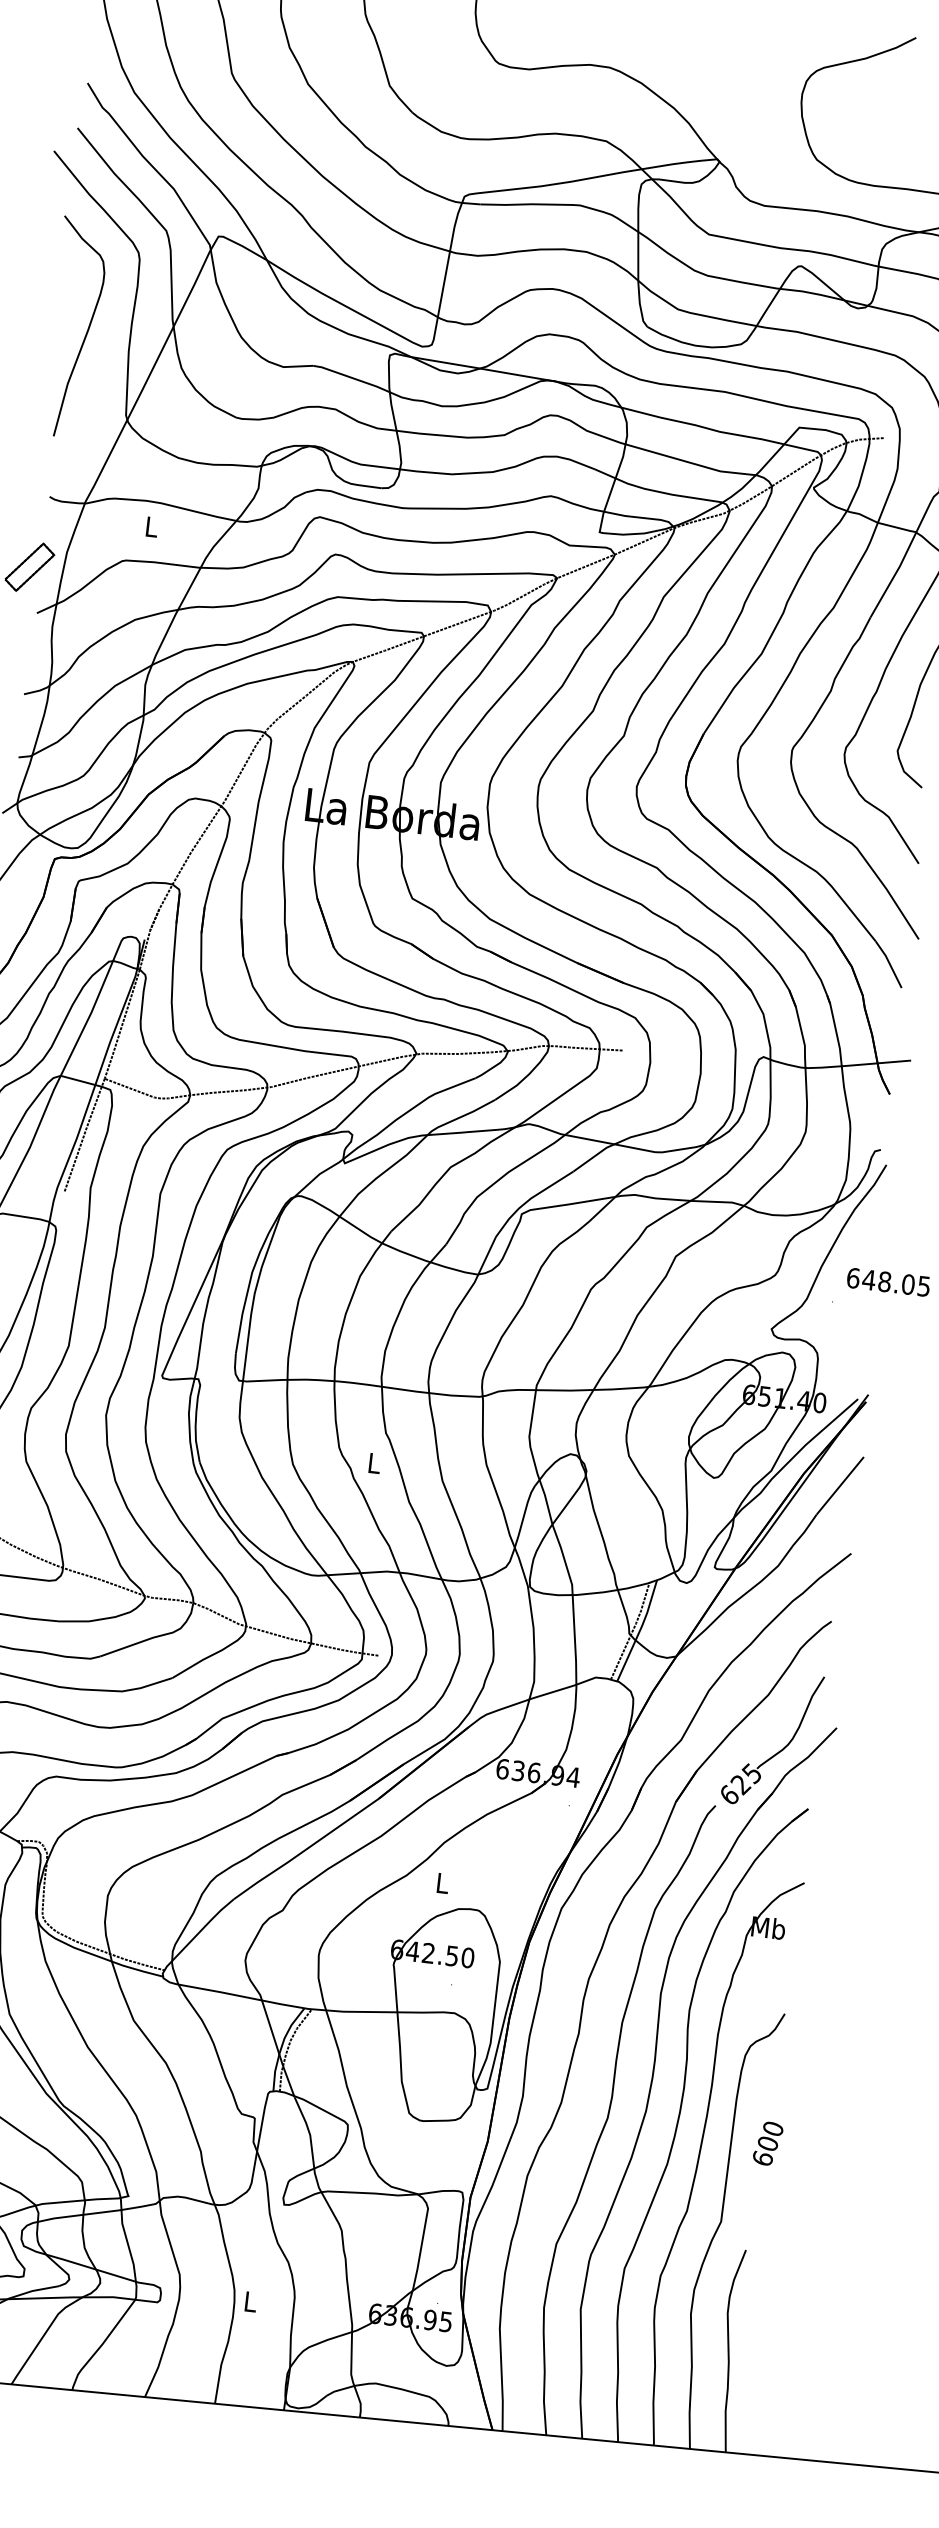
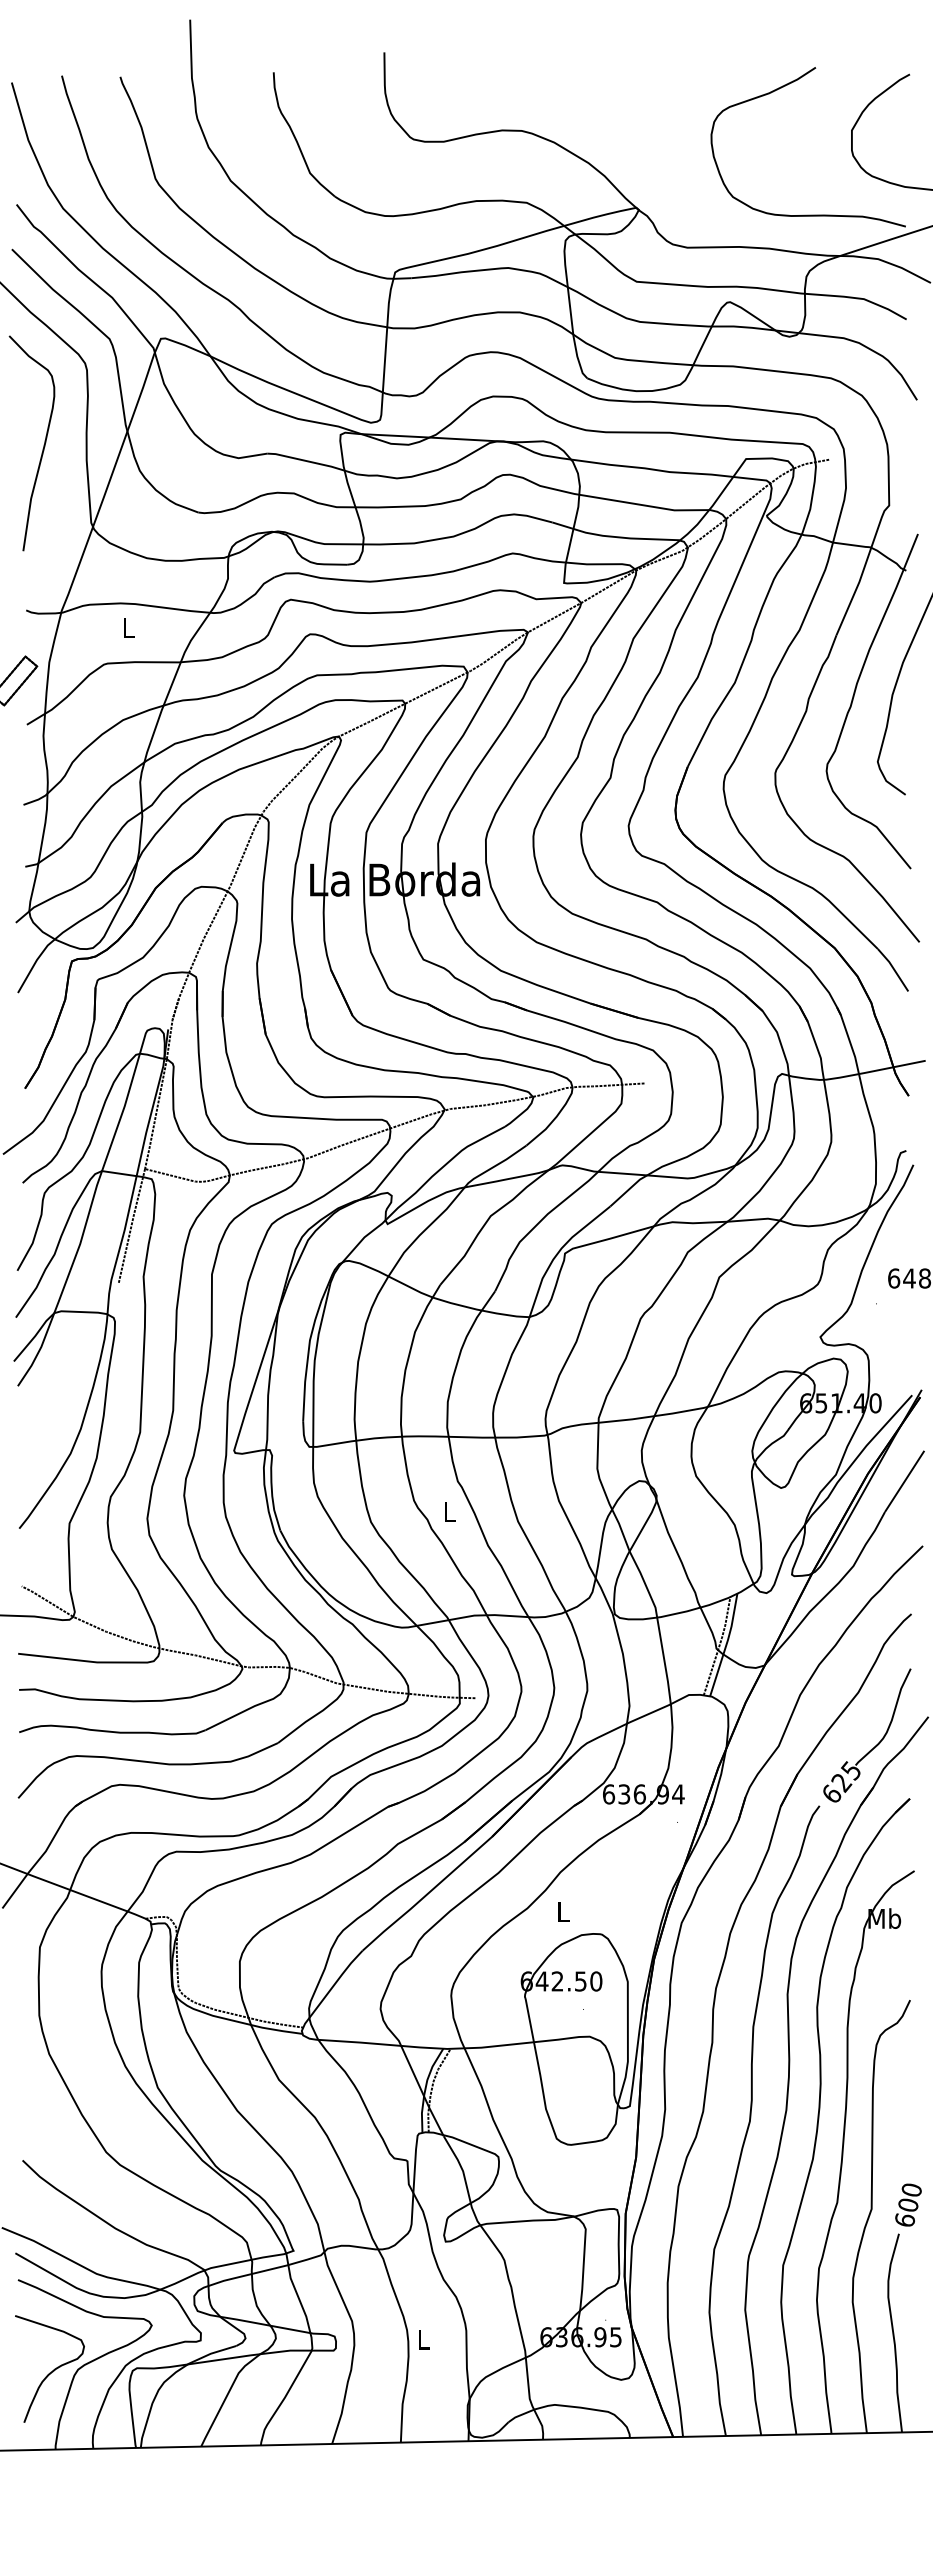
text: (768, 2143) -> (908, 2204), moved

